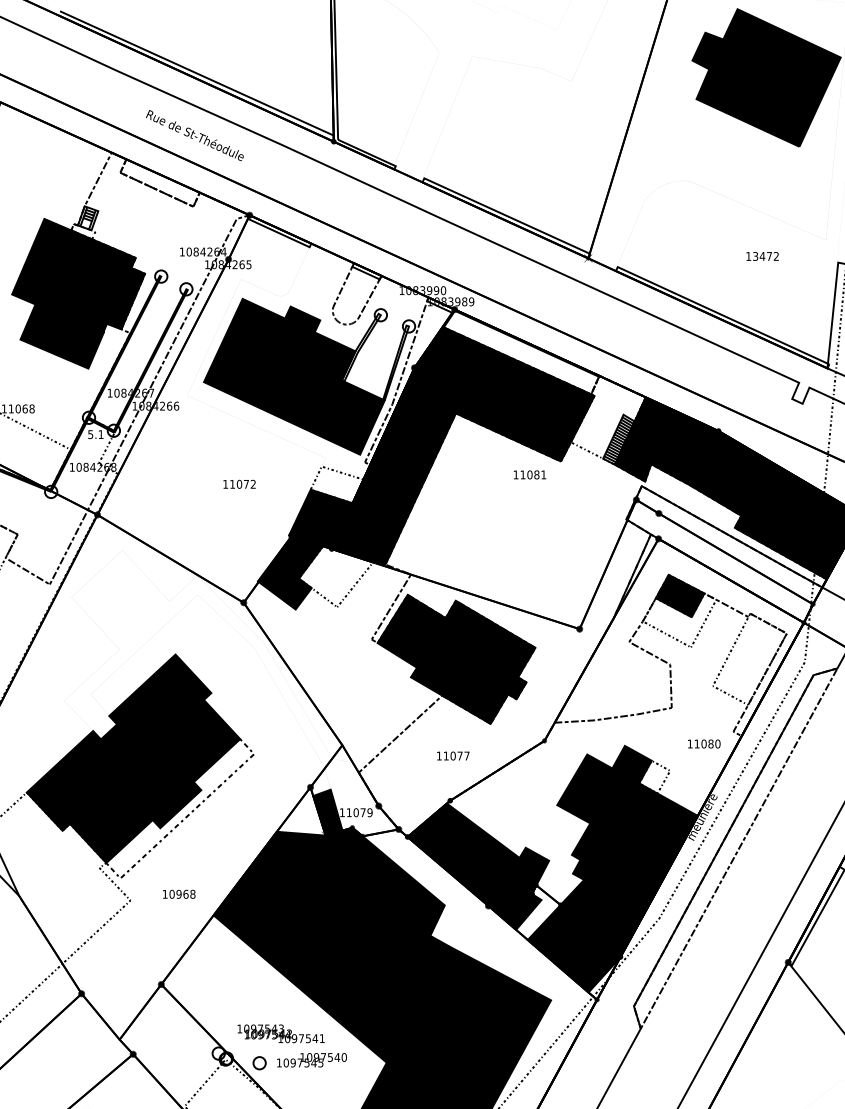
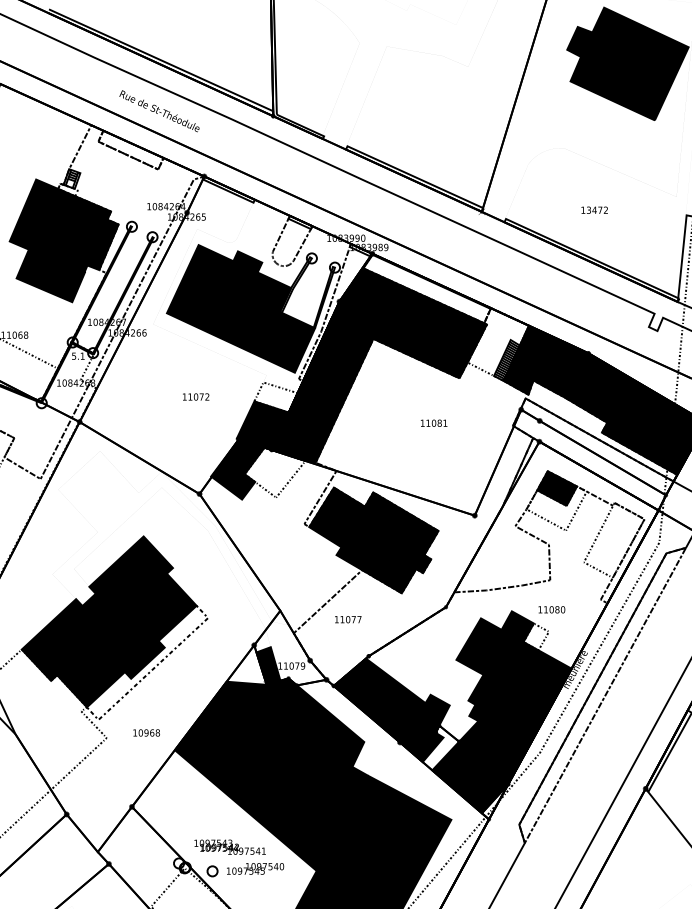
text: (762, 255) -> (594, 209), moved
text: (529, 473) -> (433, 422), moved
text: (703, 743) -> (551, 609), moved
text: (453, 755) -> (348, 619), moved

